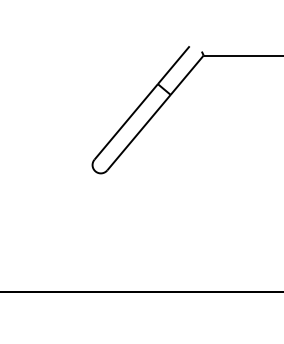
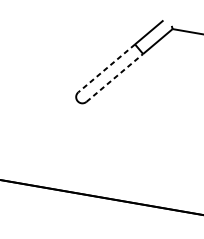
line: (125, 122) -> (106, 68), solid -> dashed
line: (139, 132) -> (115, 77), solid -> dashed

